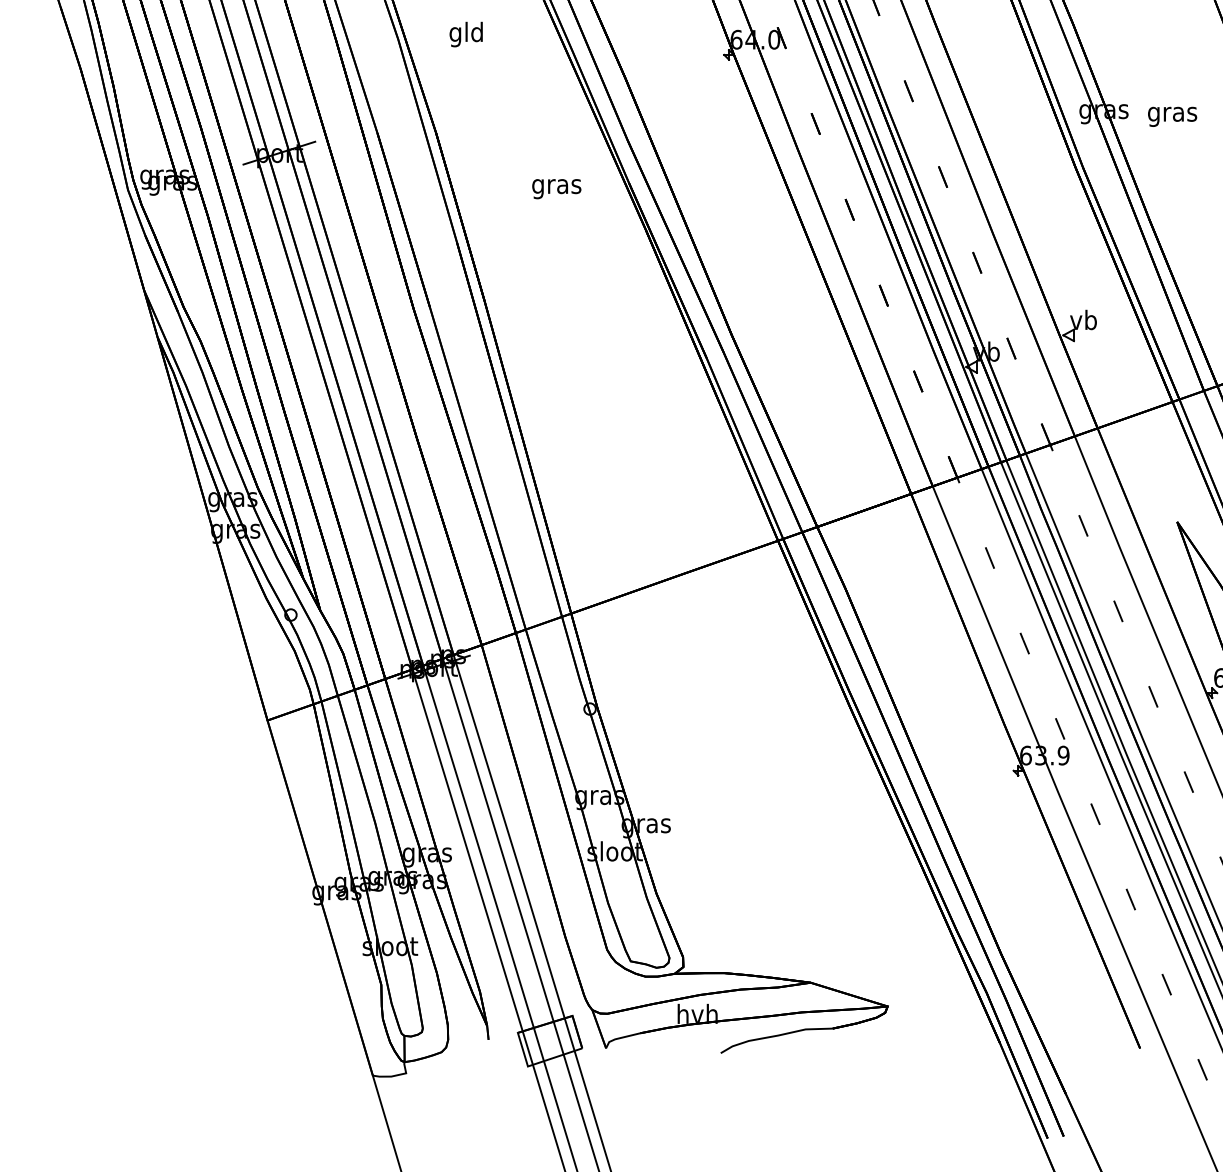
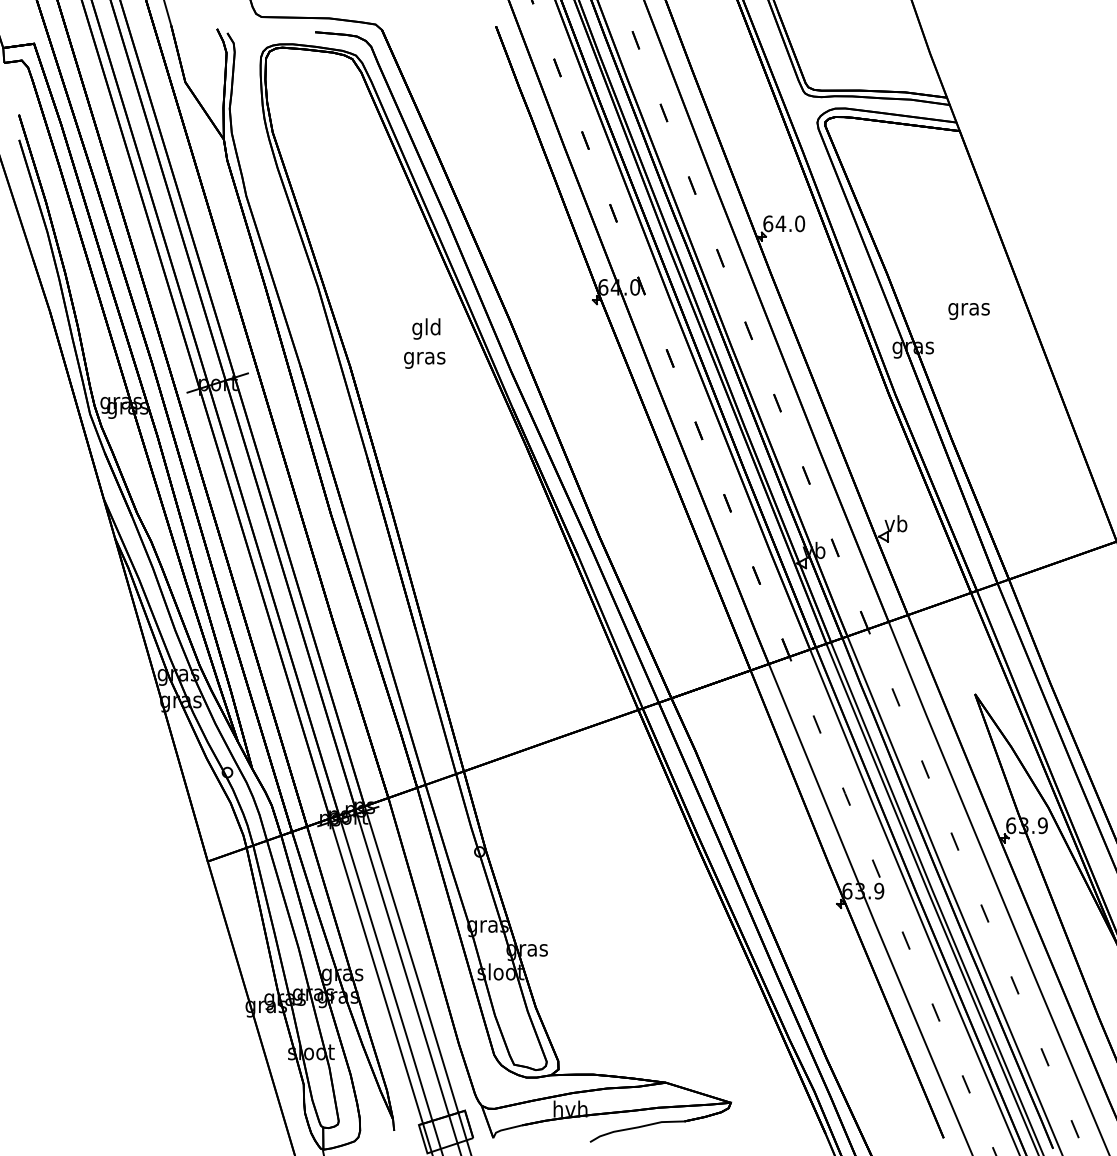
text: (466, 33) -> (426, 328), moved
text: (1171, 116) -> (968, 311), moved
text: (556, 189) -> (424, 360), moved

